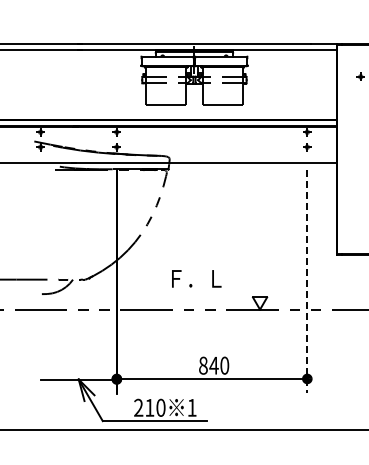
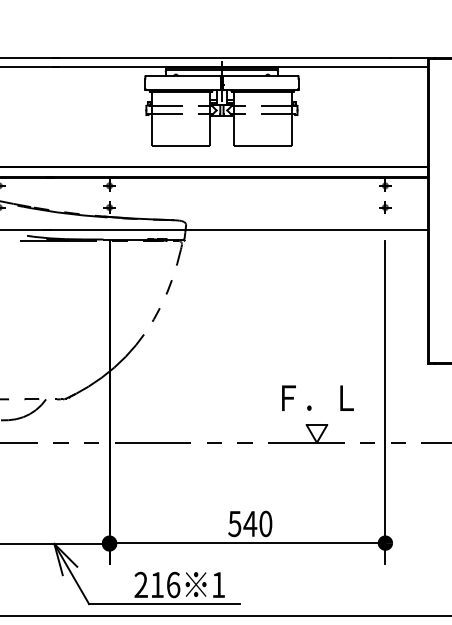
text: (196, 278) -> (317, 397), moved
line: (307, 282) -> (385, 403), dashed -> solid
text: (202, 365) -> (233, 523), 840 -> 540
text: (160, 407) -> (172, 584), 210 -> 216

